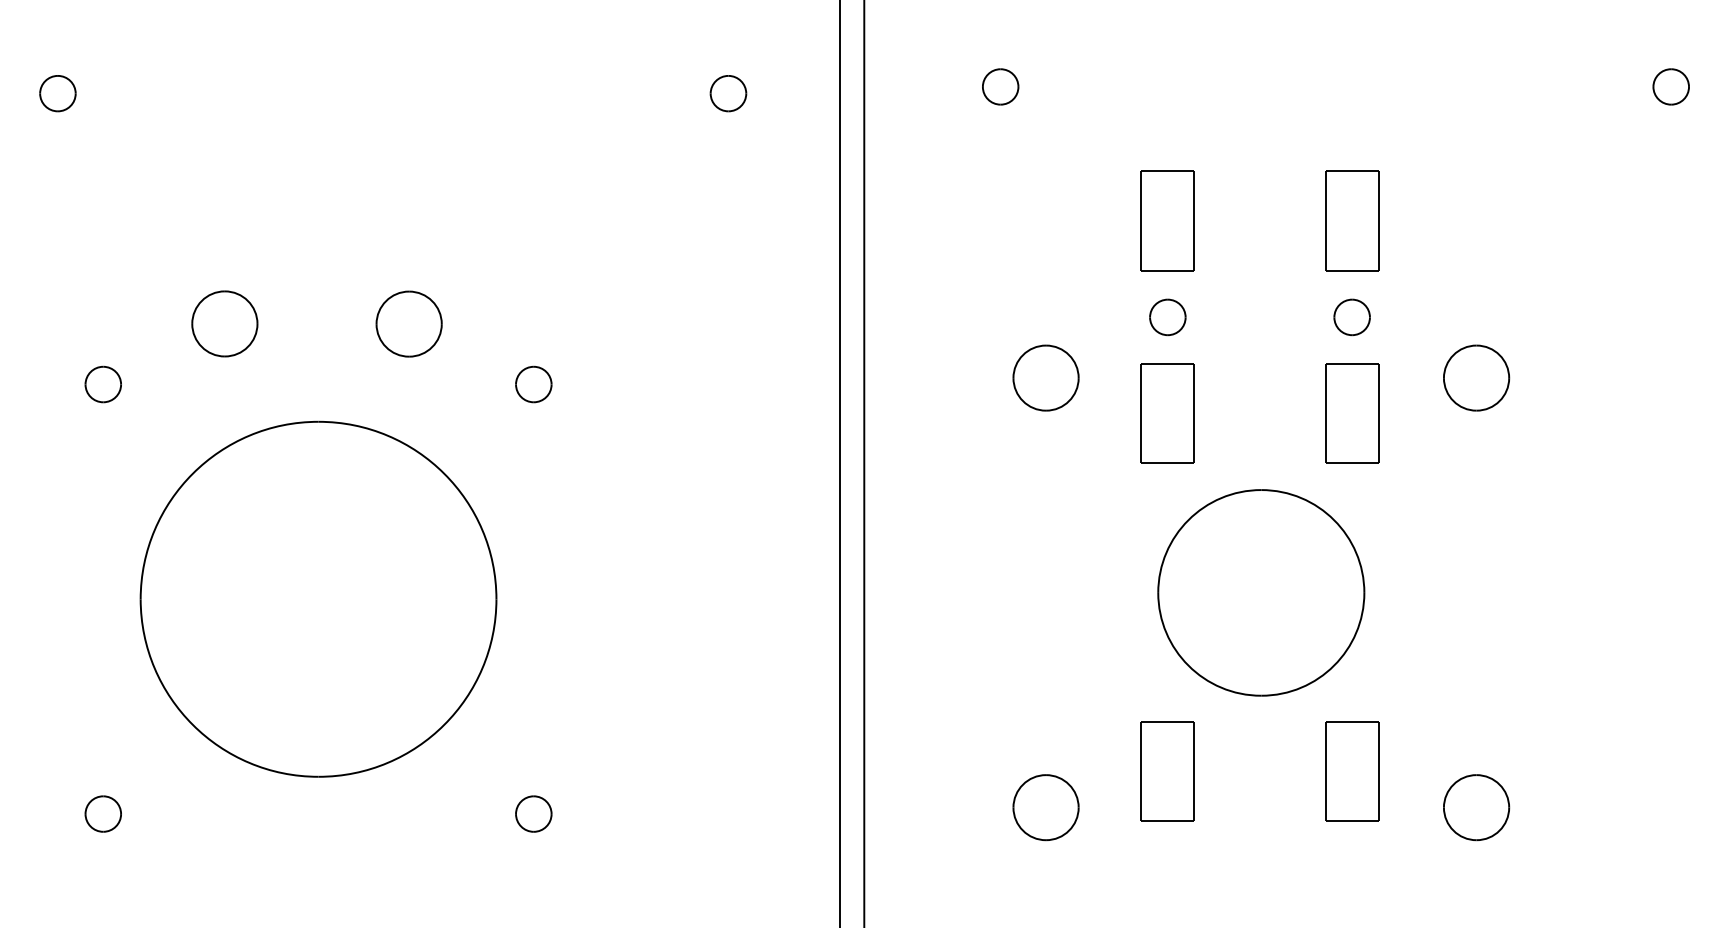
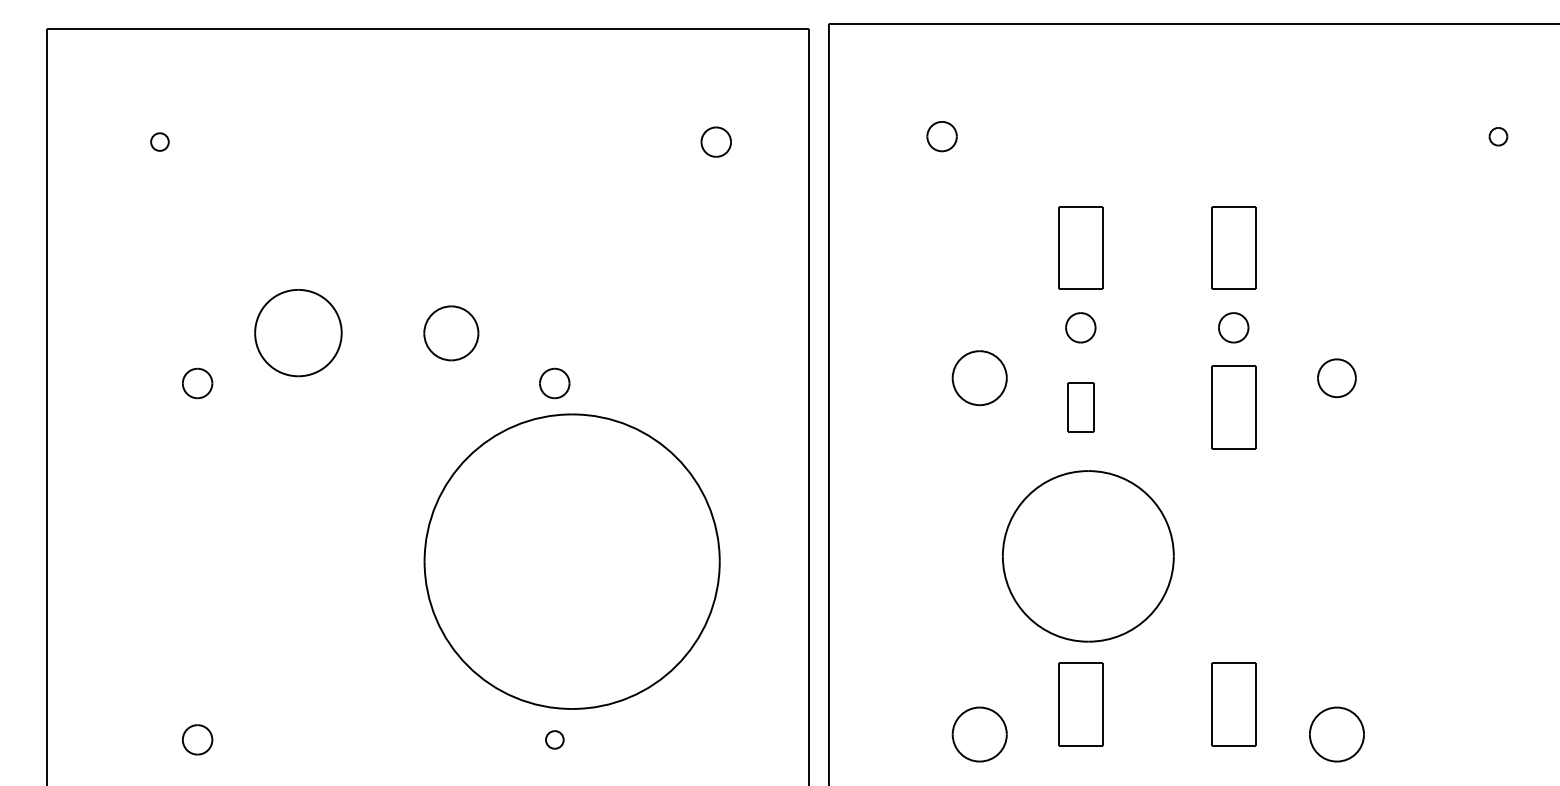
part: (1671, 86) -> (1498, 136), size x0.6
part: (57, 92) -> (159, 141), size x0.6
part: (224, 324) -> (298, 333), size x1.6
part: (1476, 378) -> (1336, 378), size x0.7
part: (1167, 413) -> (1080, 407), size x0.6
part: (1261, 593) -> (1088, 556), moved
part: (317, 599) -> (571, 561), moved
part: (533, 813) -> (554, 739), size x0.6

